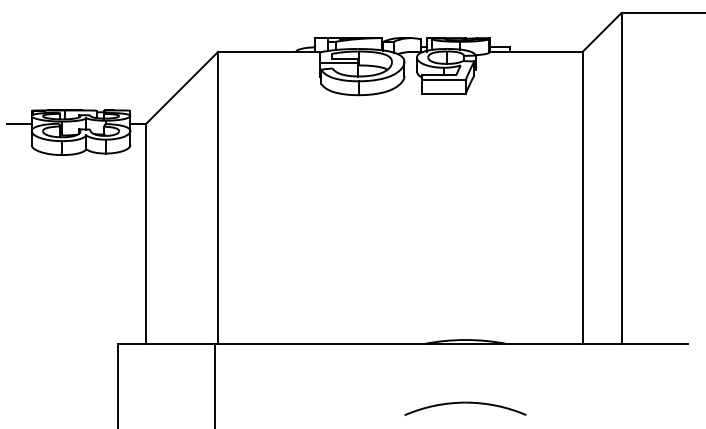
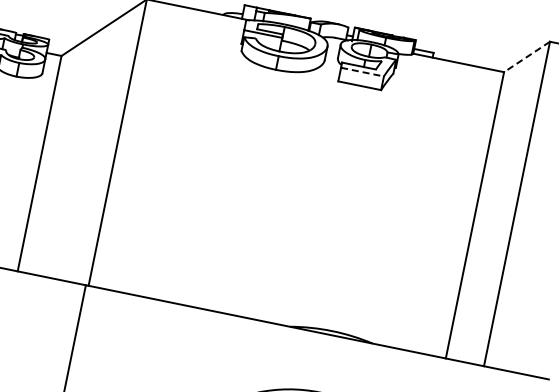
line: (602, 32) -> (527, 57), solid -> dashed
line: (443, 80) -> (362, 72), solid -> dashed

